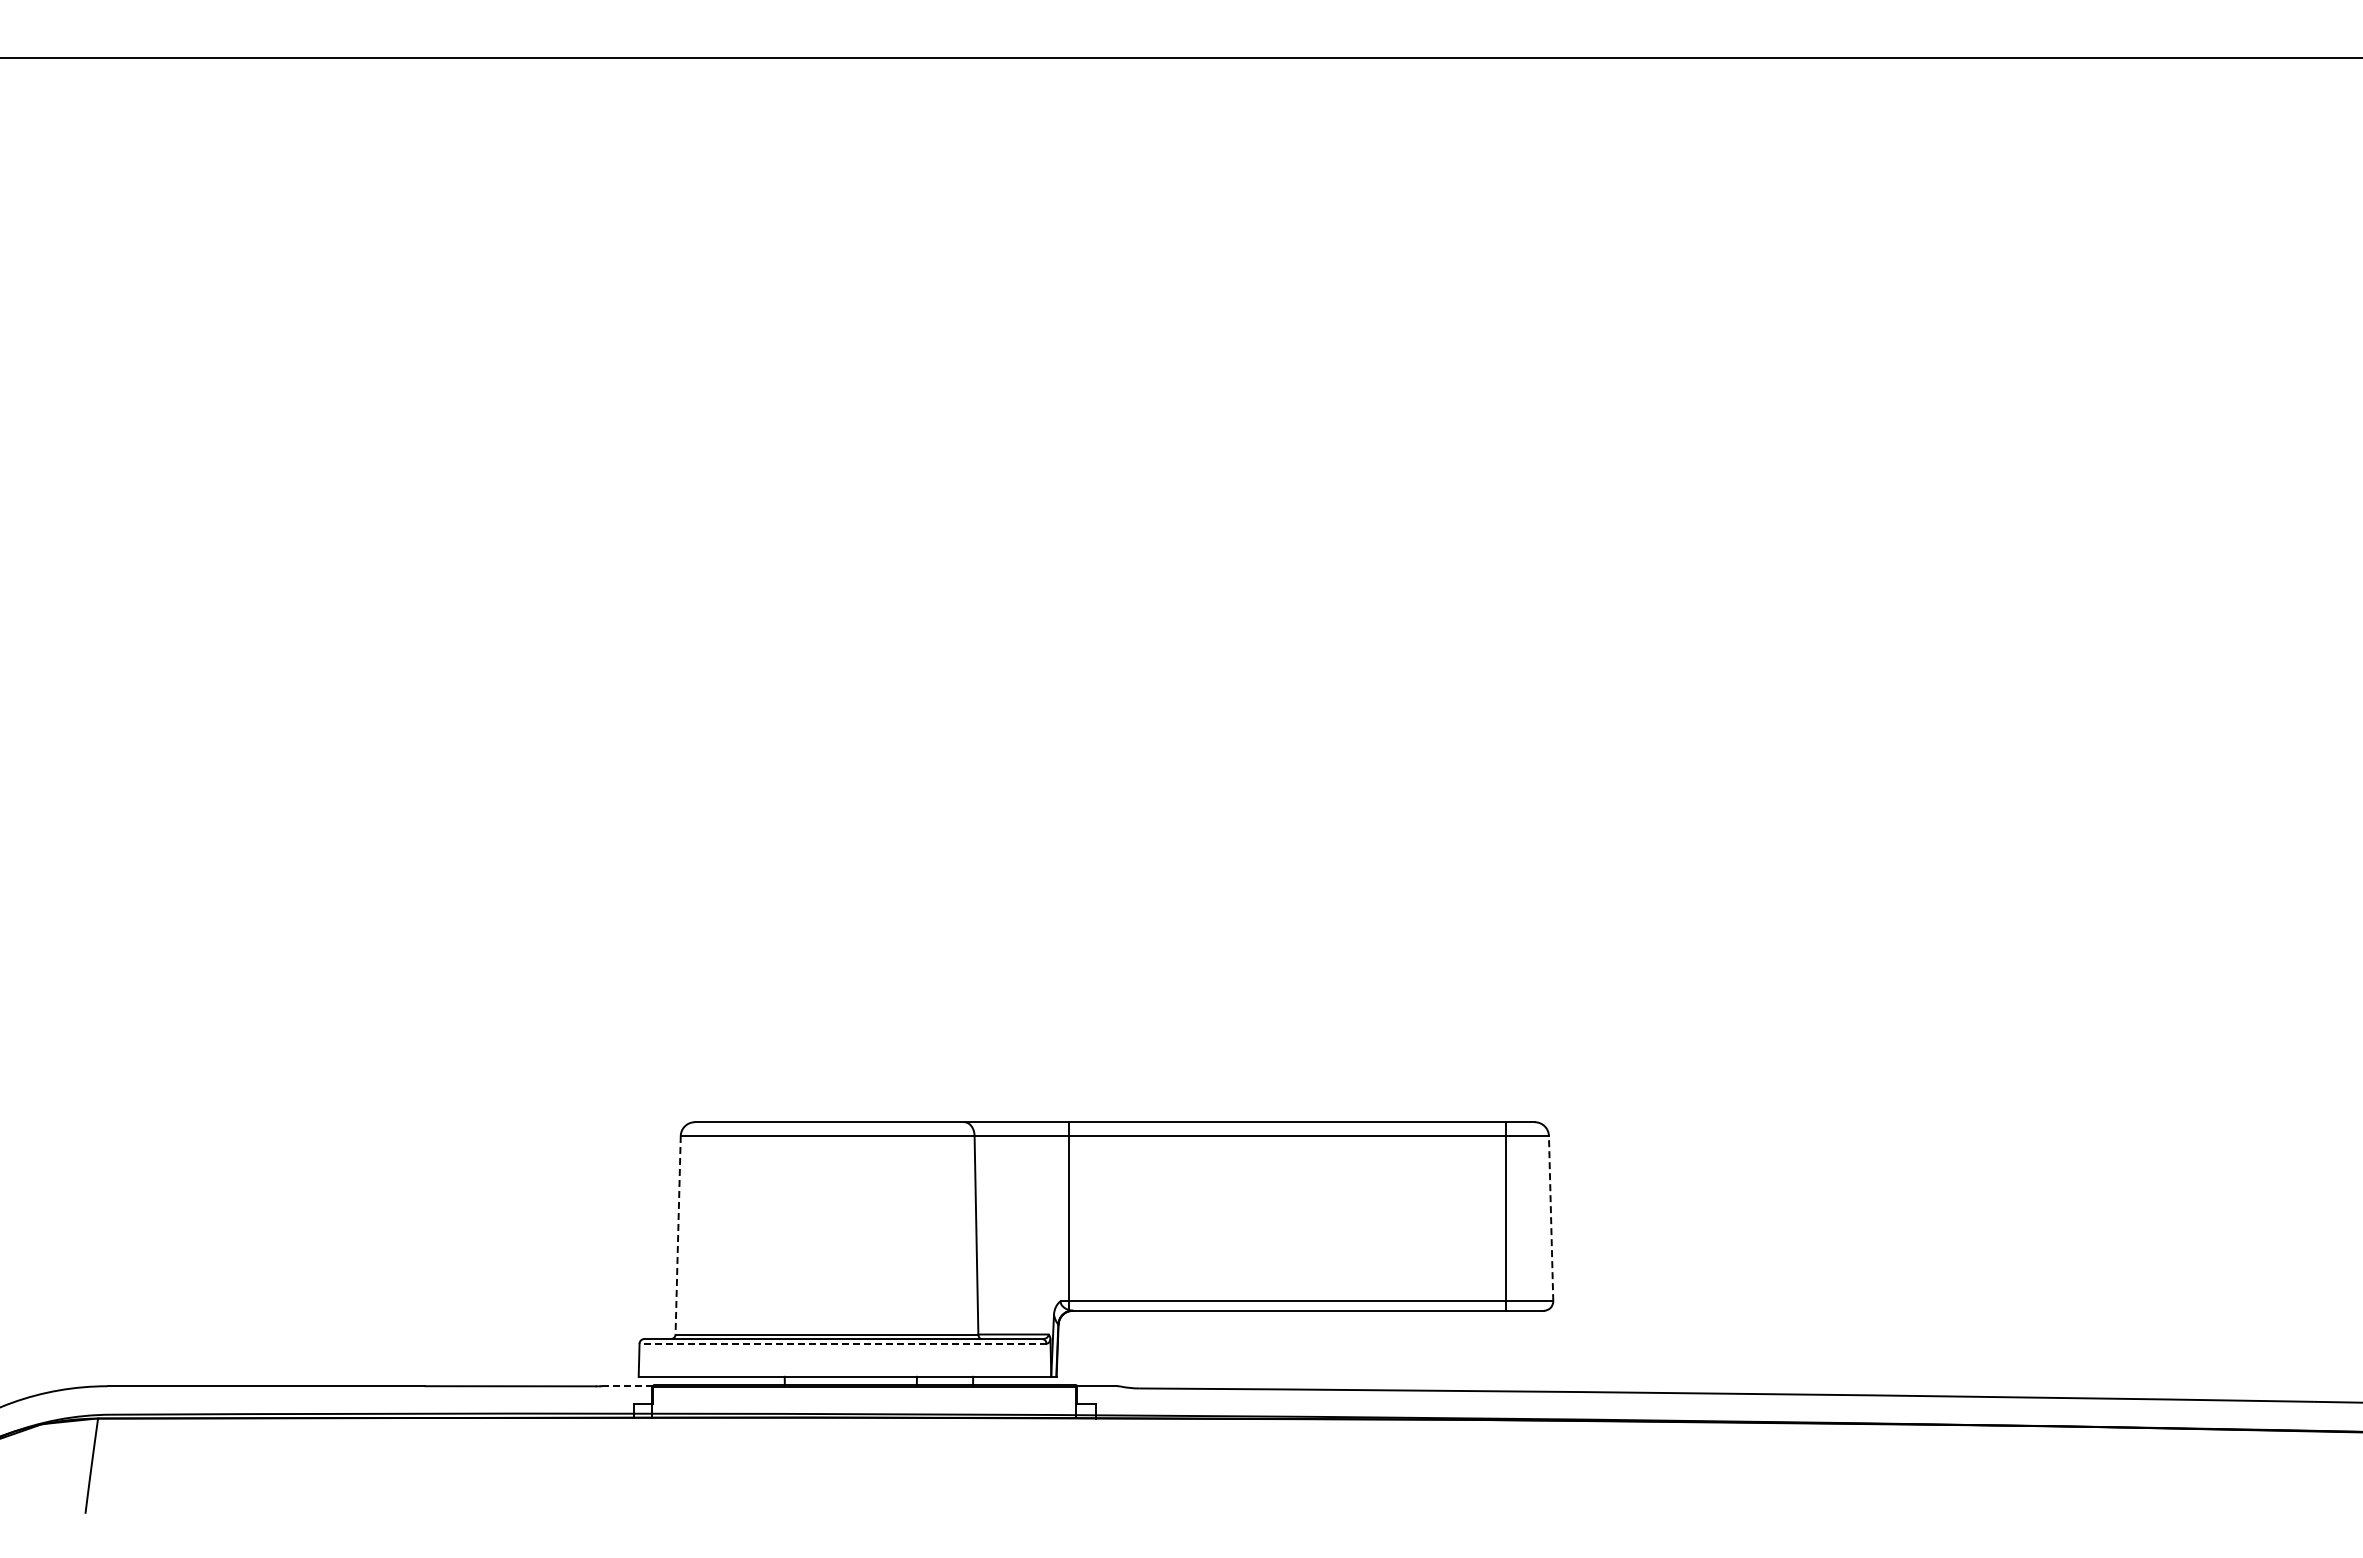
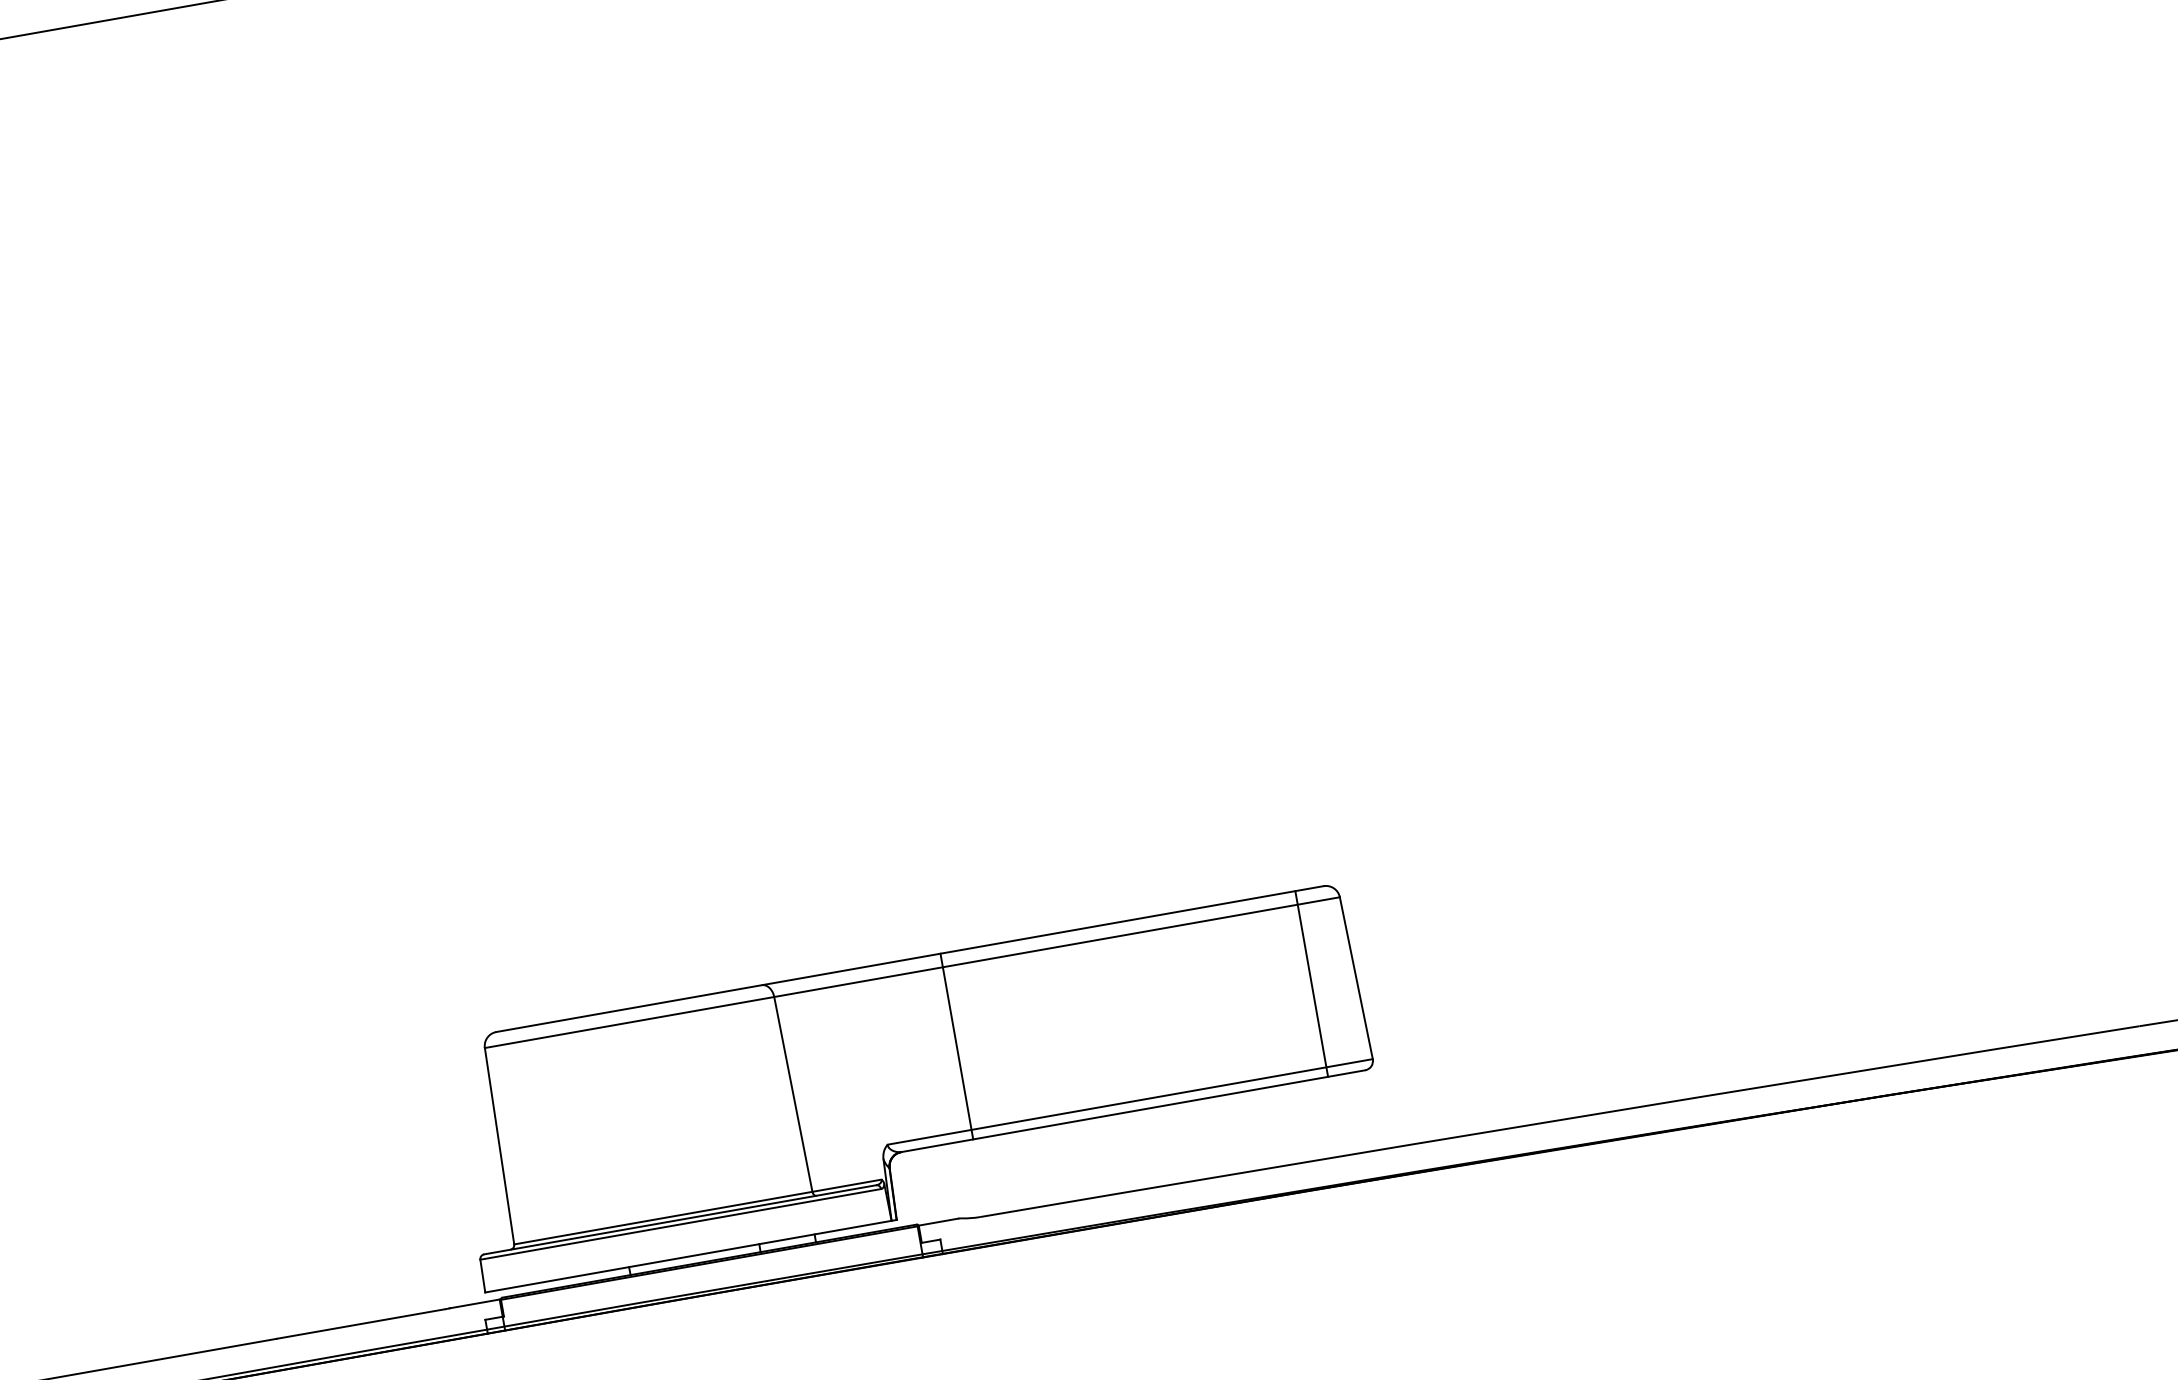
line: (1068, 1216) -> (956, 1046), moved
line: (1551, 1218) -> (1356, 978), dashed -> solid
line: (678, 1235) -> (499, 1146), dashed -> solid
line: (842, 1343) -> (680, 1224), dashed -> solid
line: (627, 1386) -> (475, 1303), dashed -> solid

